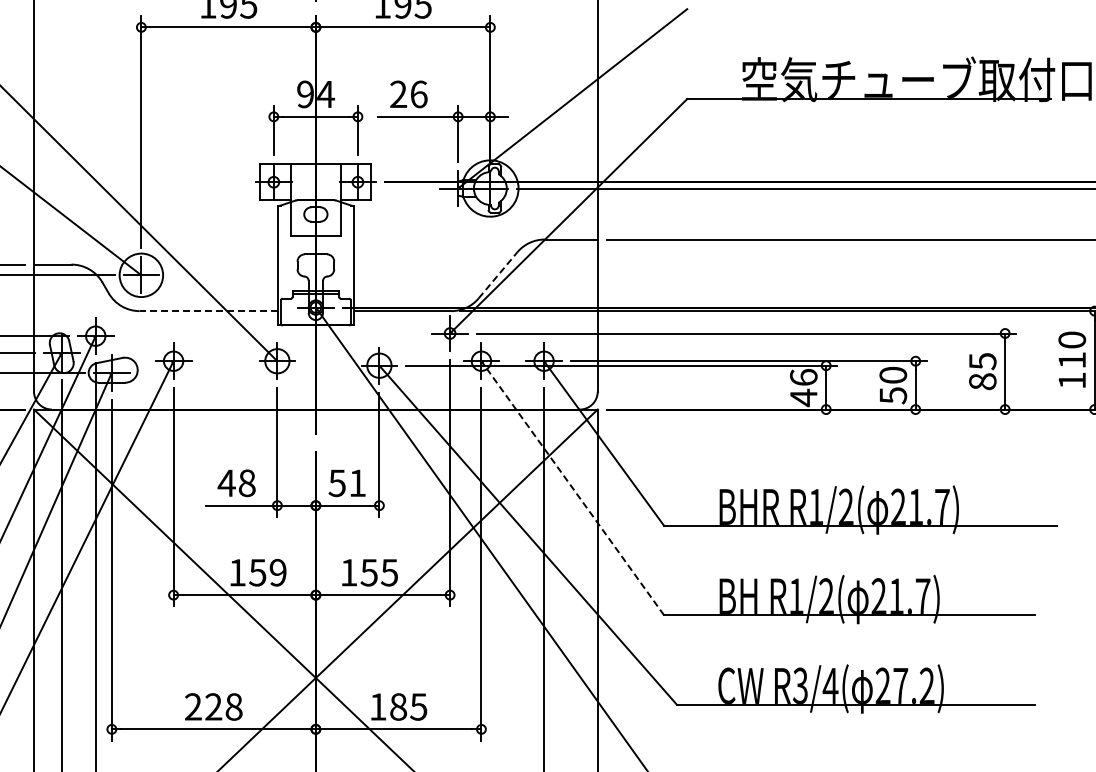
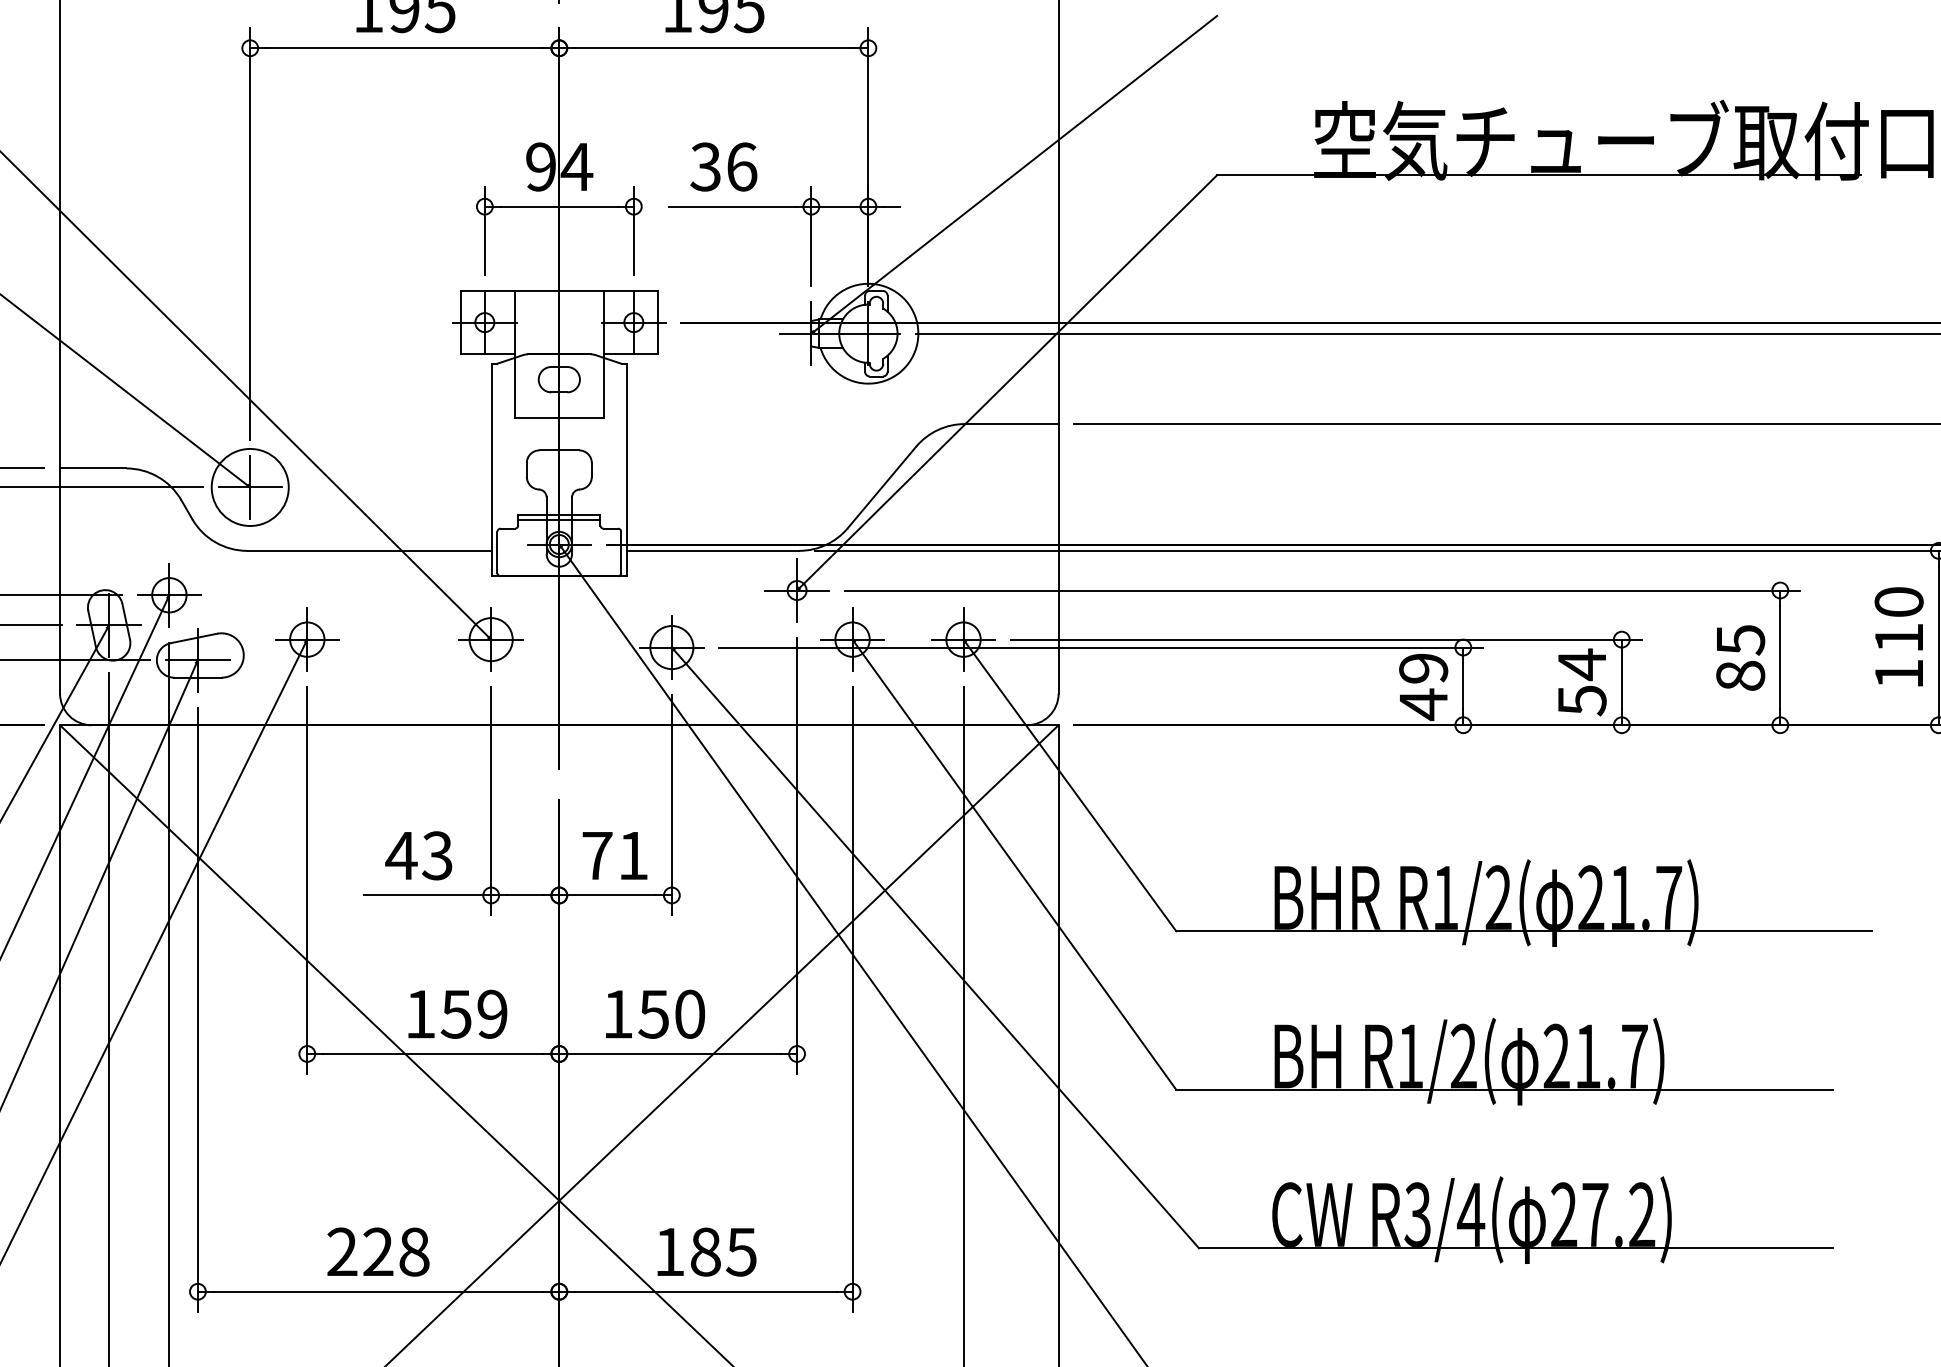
text: (398, 94) -> (705, 167), 26 -> 36
line: (498, 274) -> (882, 485), dashed -> solid
line: (208, 311) -> (369, 551), dashed -> solid
text: (893, 375) -> (1582, 664), 50 -> 54
text: (803, 377) -> (1423, 668), 46 -> 49
text: (246, 482) -> (436, 854), 48 -> 43
text: (336, 483) -> (595, 856), 51 -> 71
line: (572, 488) -> (1013, 865), dashed -> solid
text: (389, 572) -> (689, 1013), 155 -> 150

